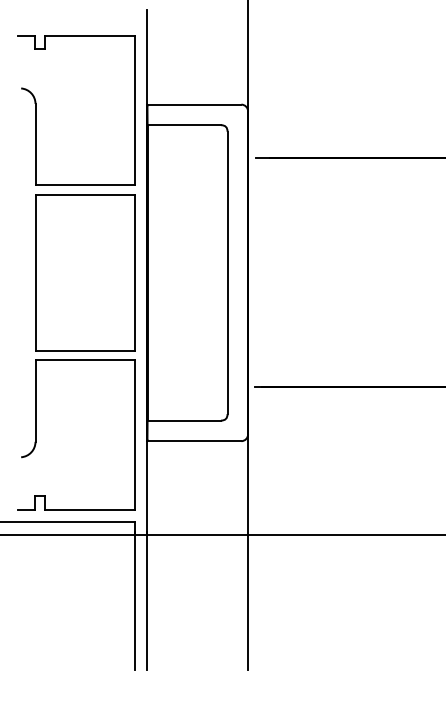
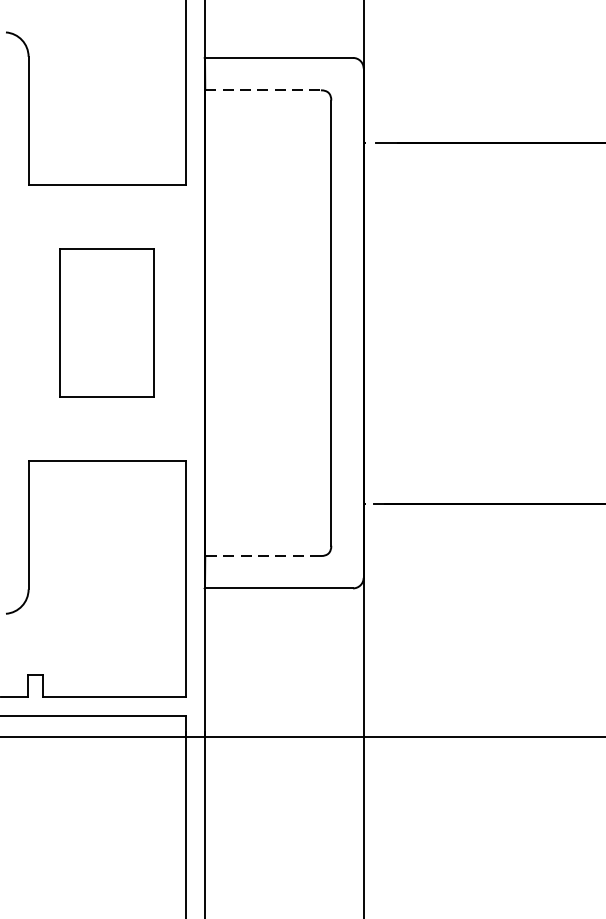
line: (184, 125) -> (263, 90), solid -> dashed
part: (85, 272) -> (107, 322), size x0.6
line: (184, 420) -> (263, 555), solid -> dashed

